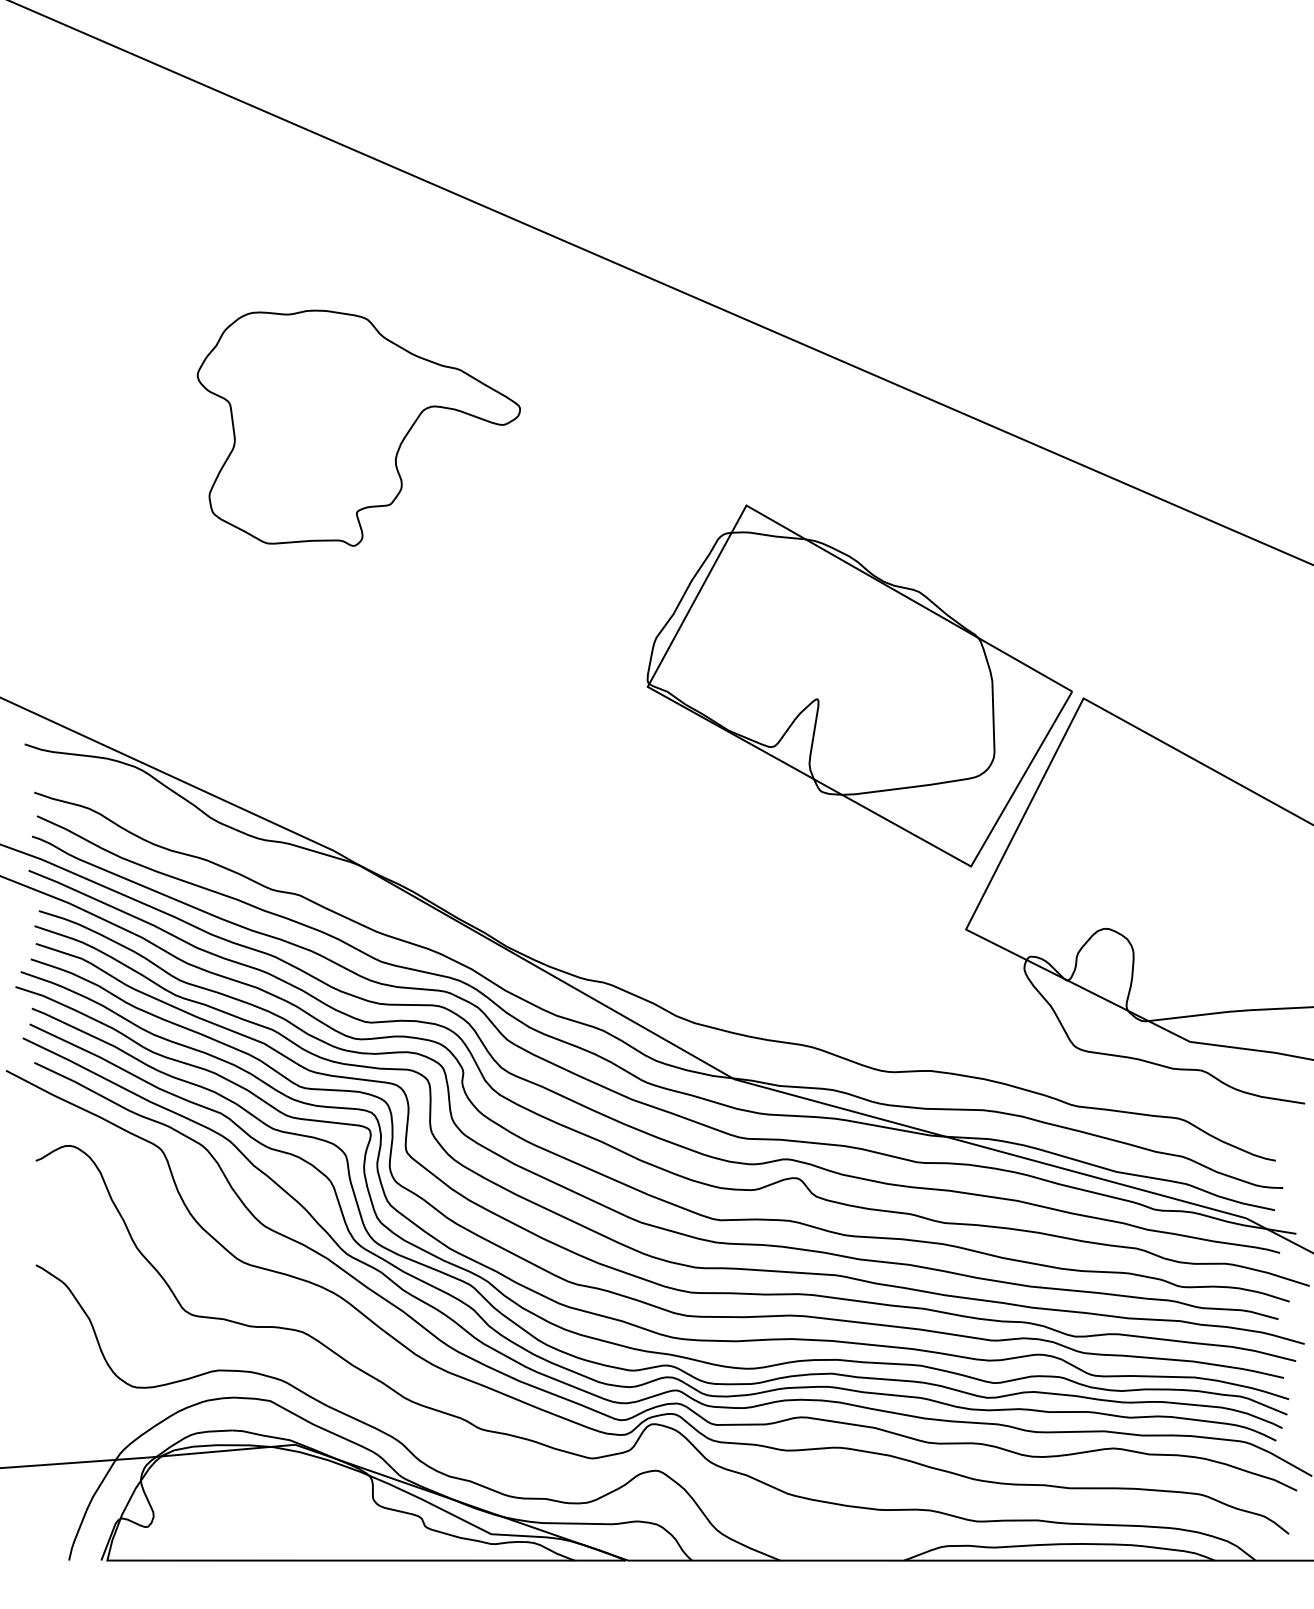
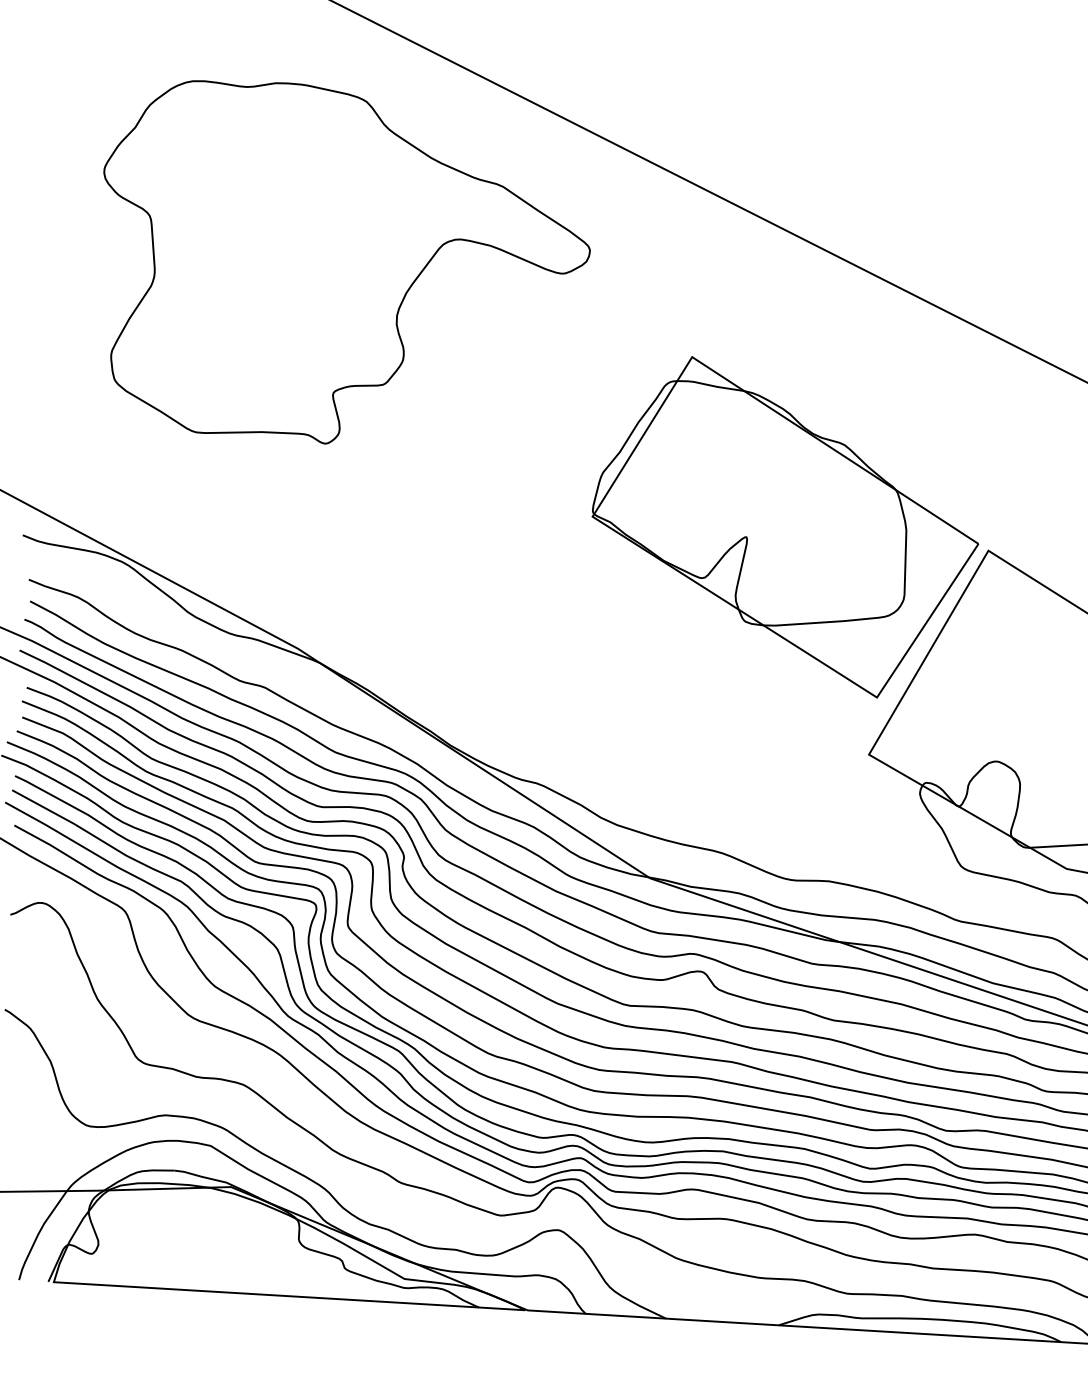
part: (358, 428) -> (343, 266), size x1.67

